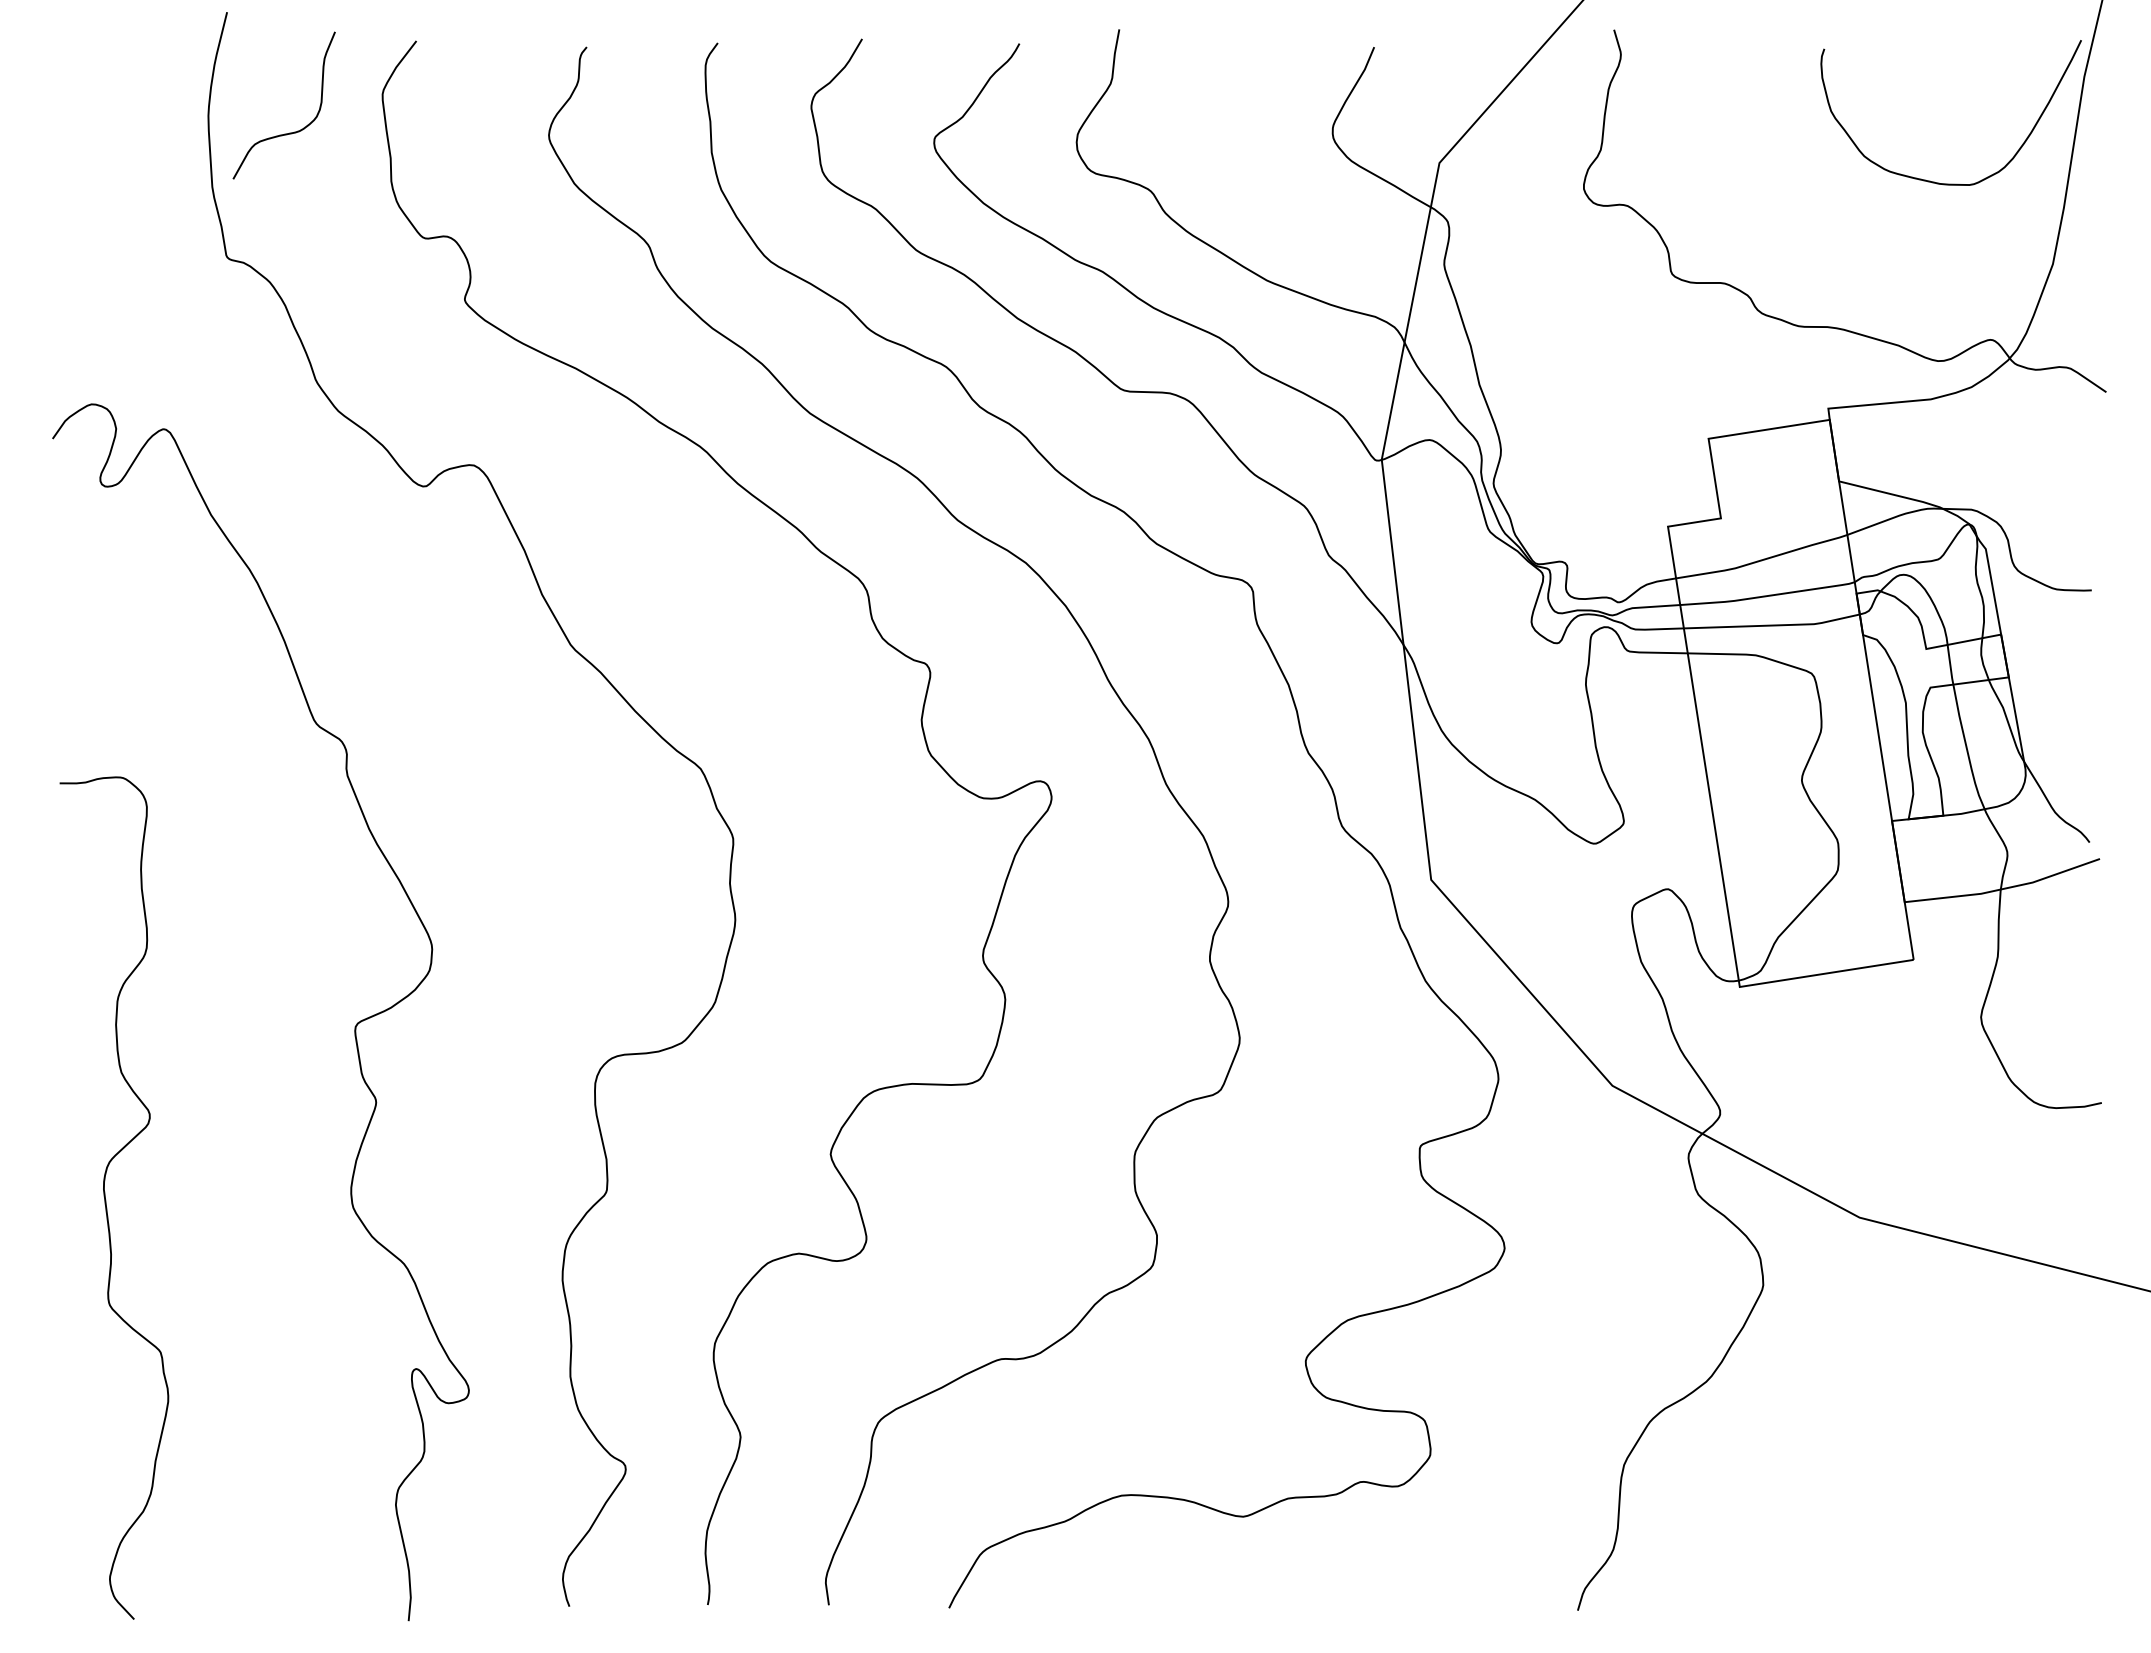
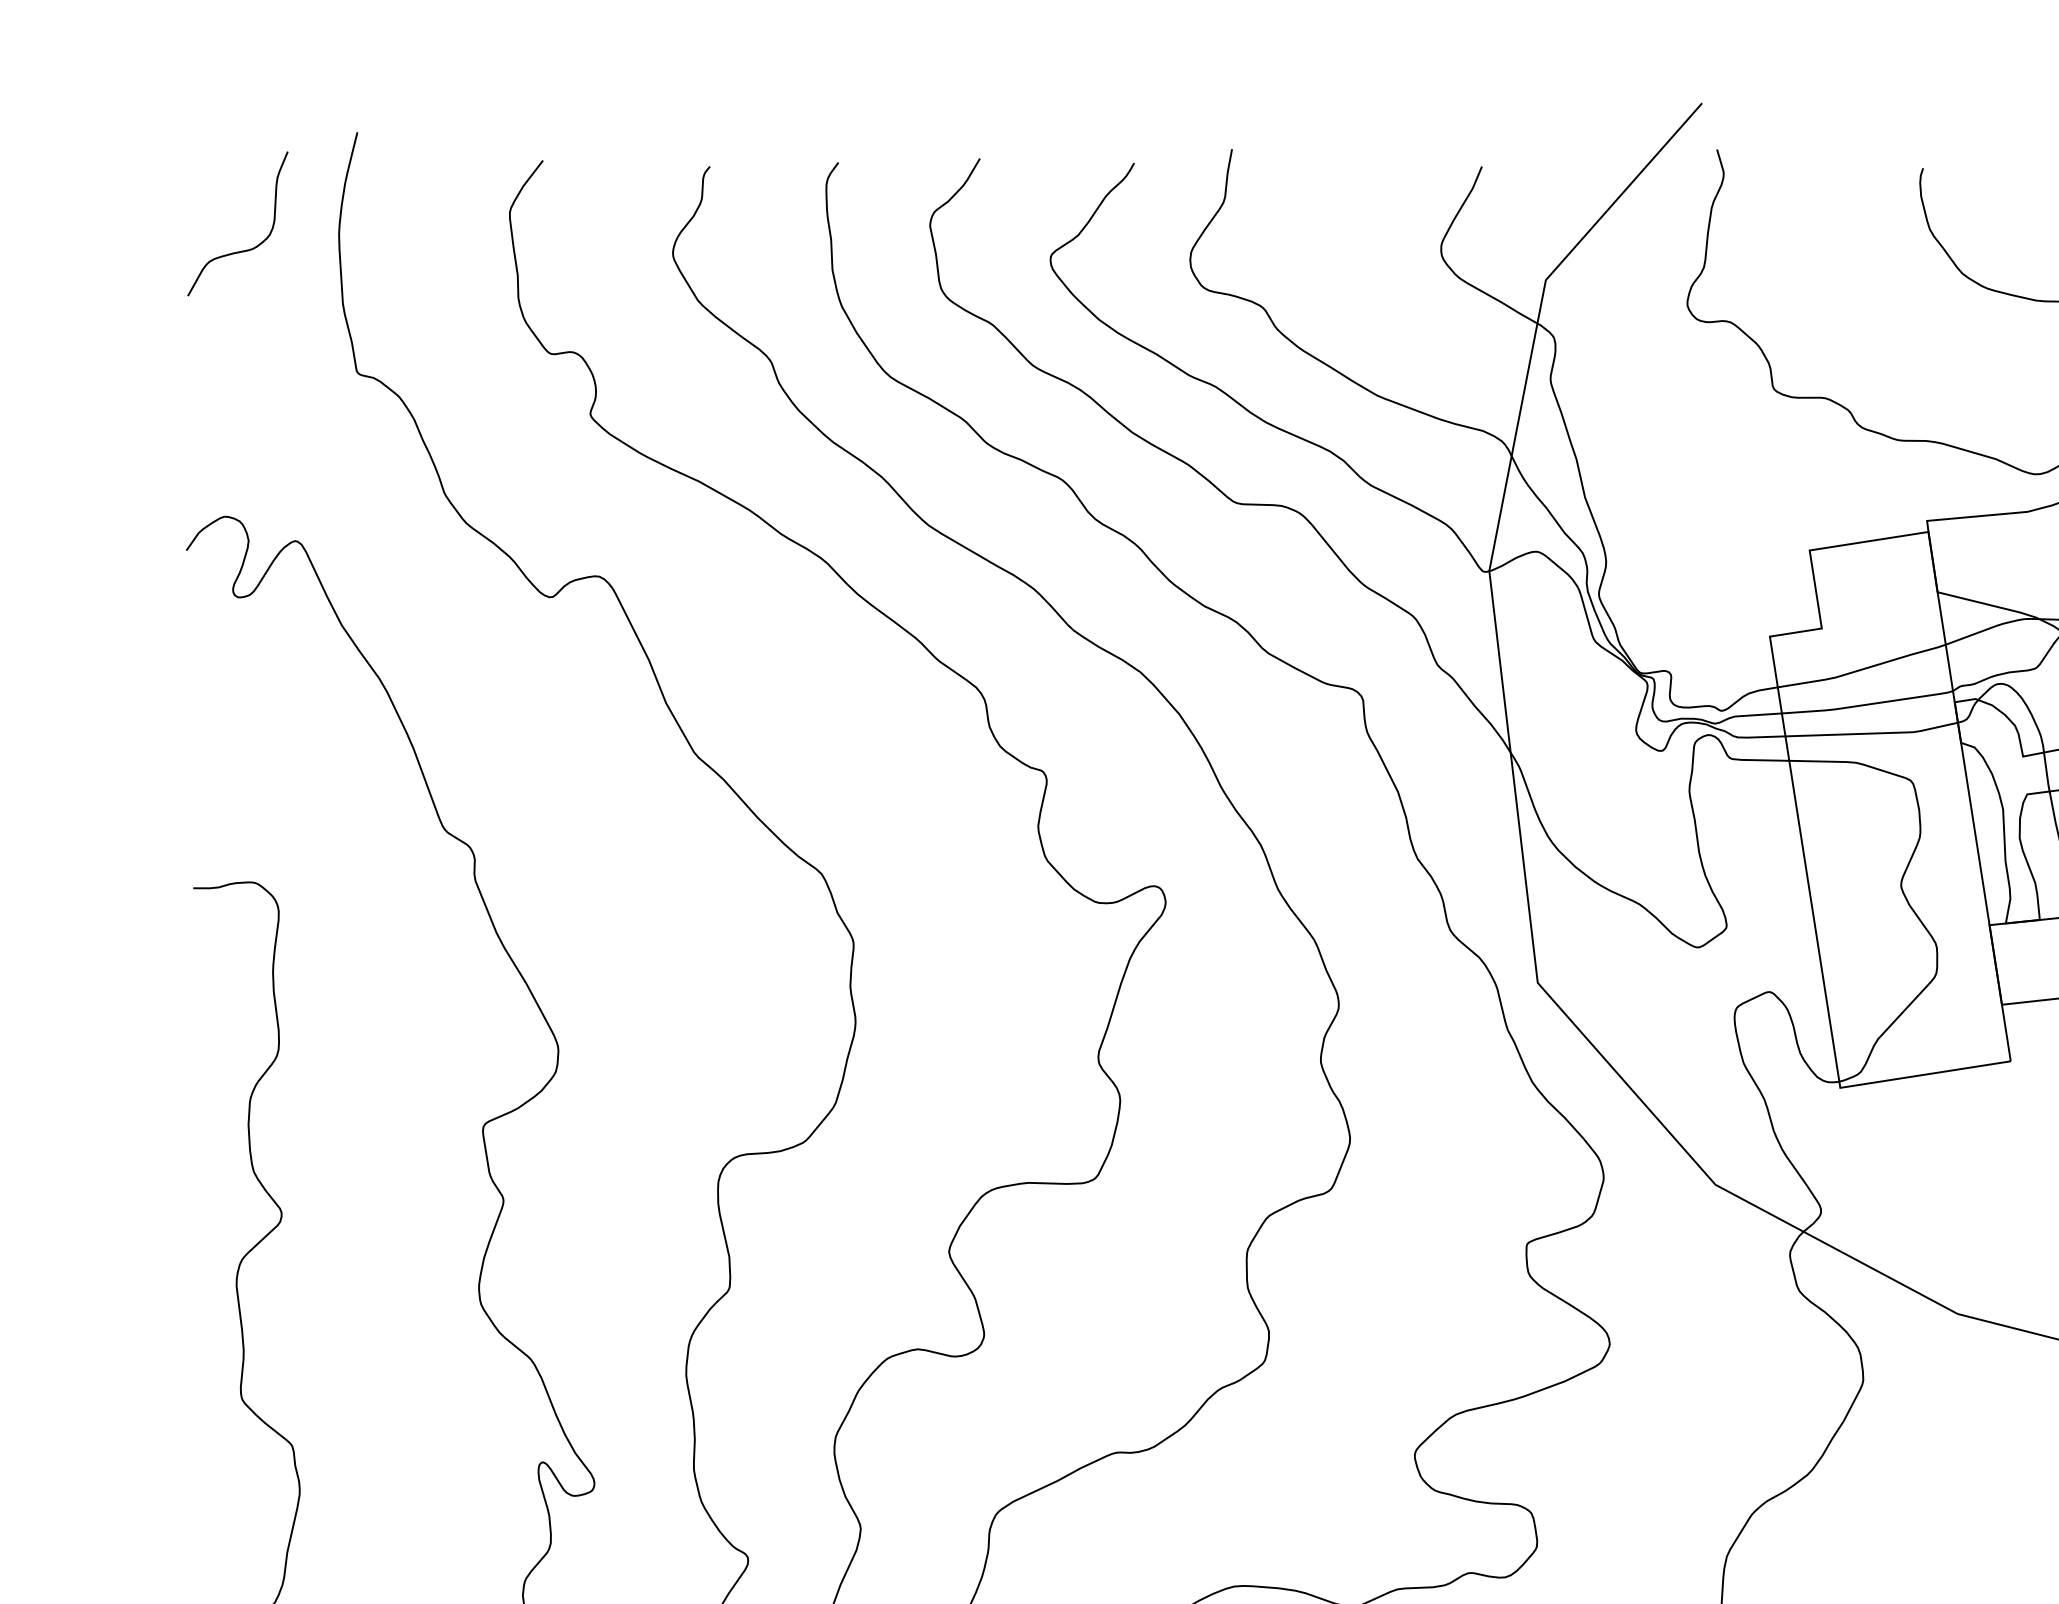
curve: (289, 132) -> (243, 250), moved

